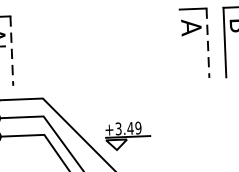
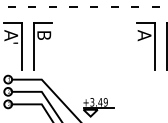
part: (41, 39) -> (42, 39), added
line: (208, 43) -> (155, 46), dashed -> solid
line: (12, 50) -> (22, 46), dashed -> solid

